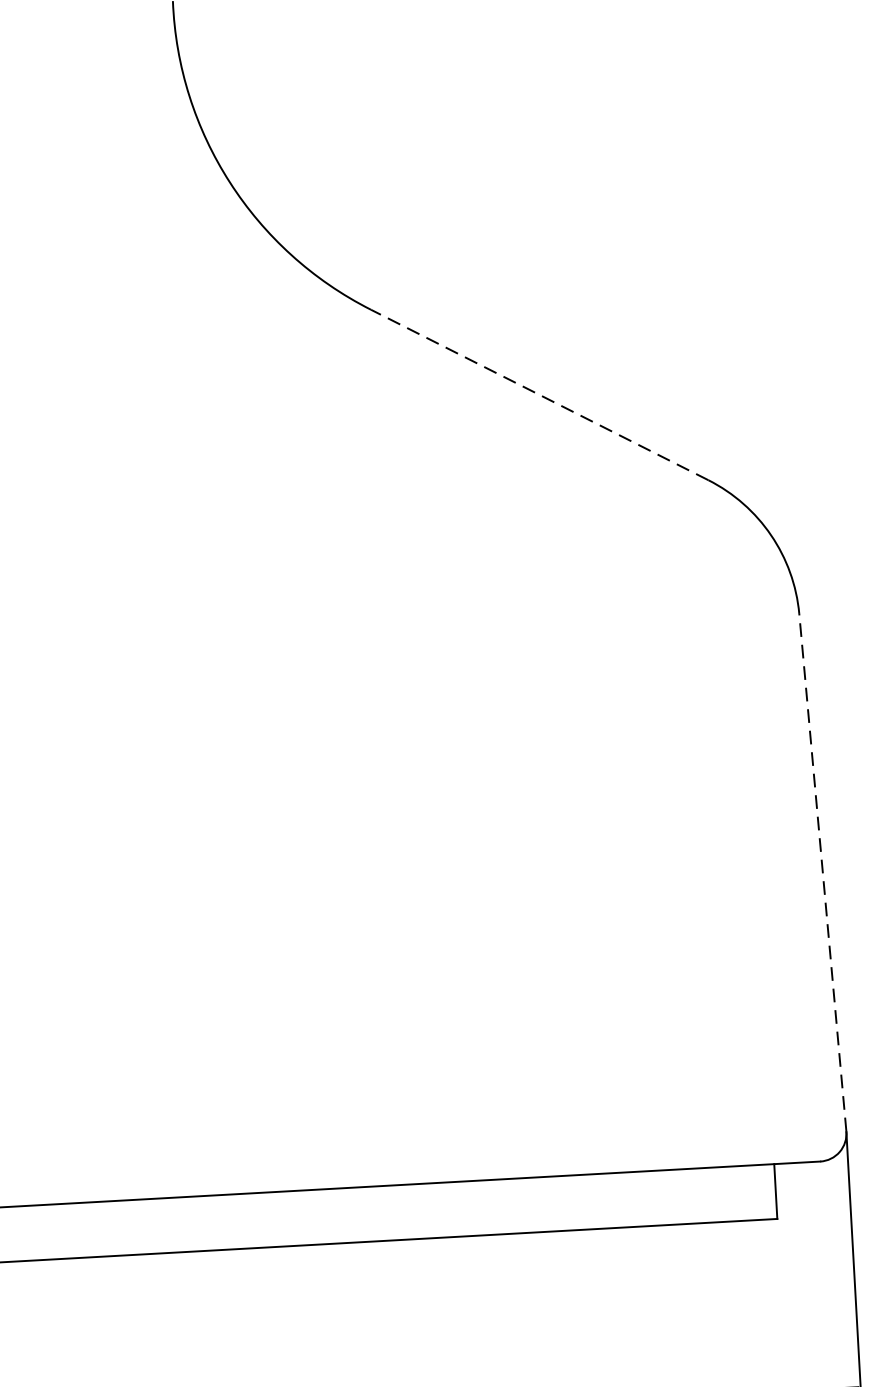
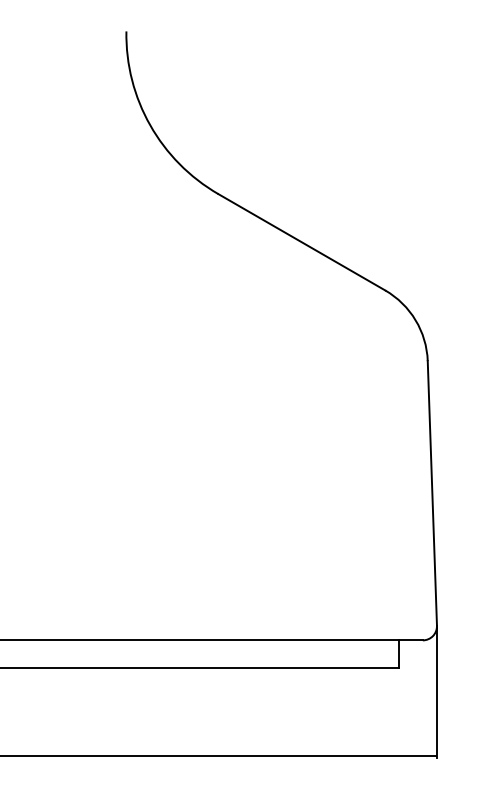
line: (539, 395) -> (301, 242), dashed -> solid
line: (823, 870) -> (432, 492), dashed -> solid

